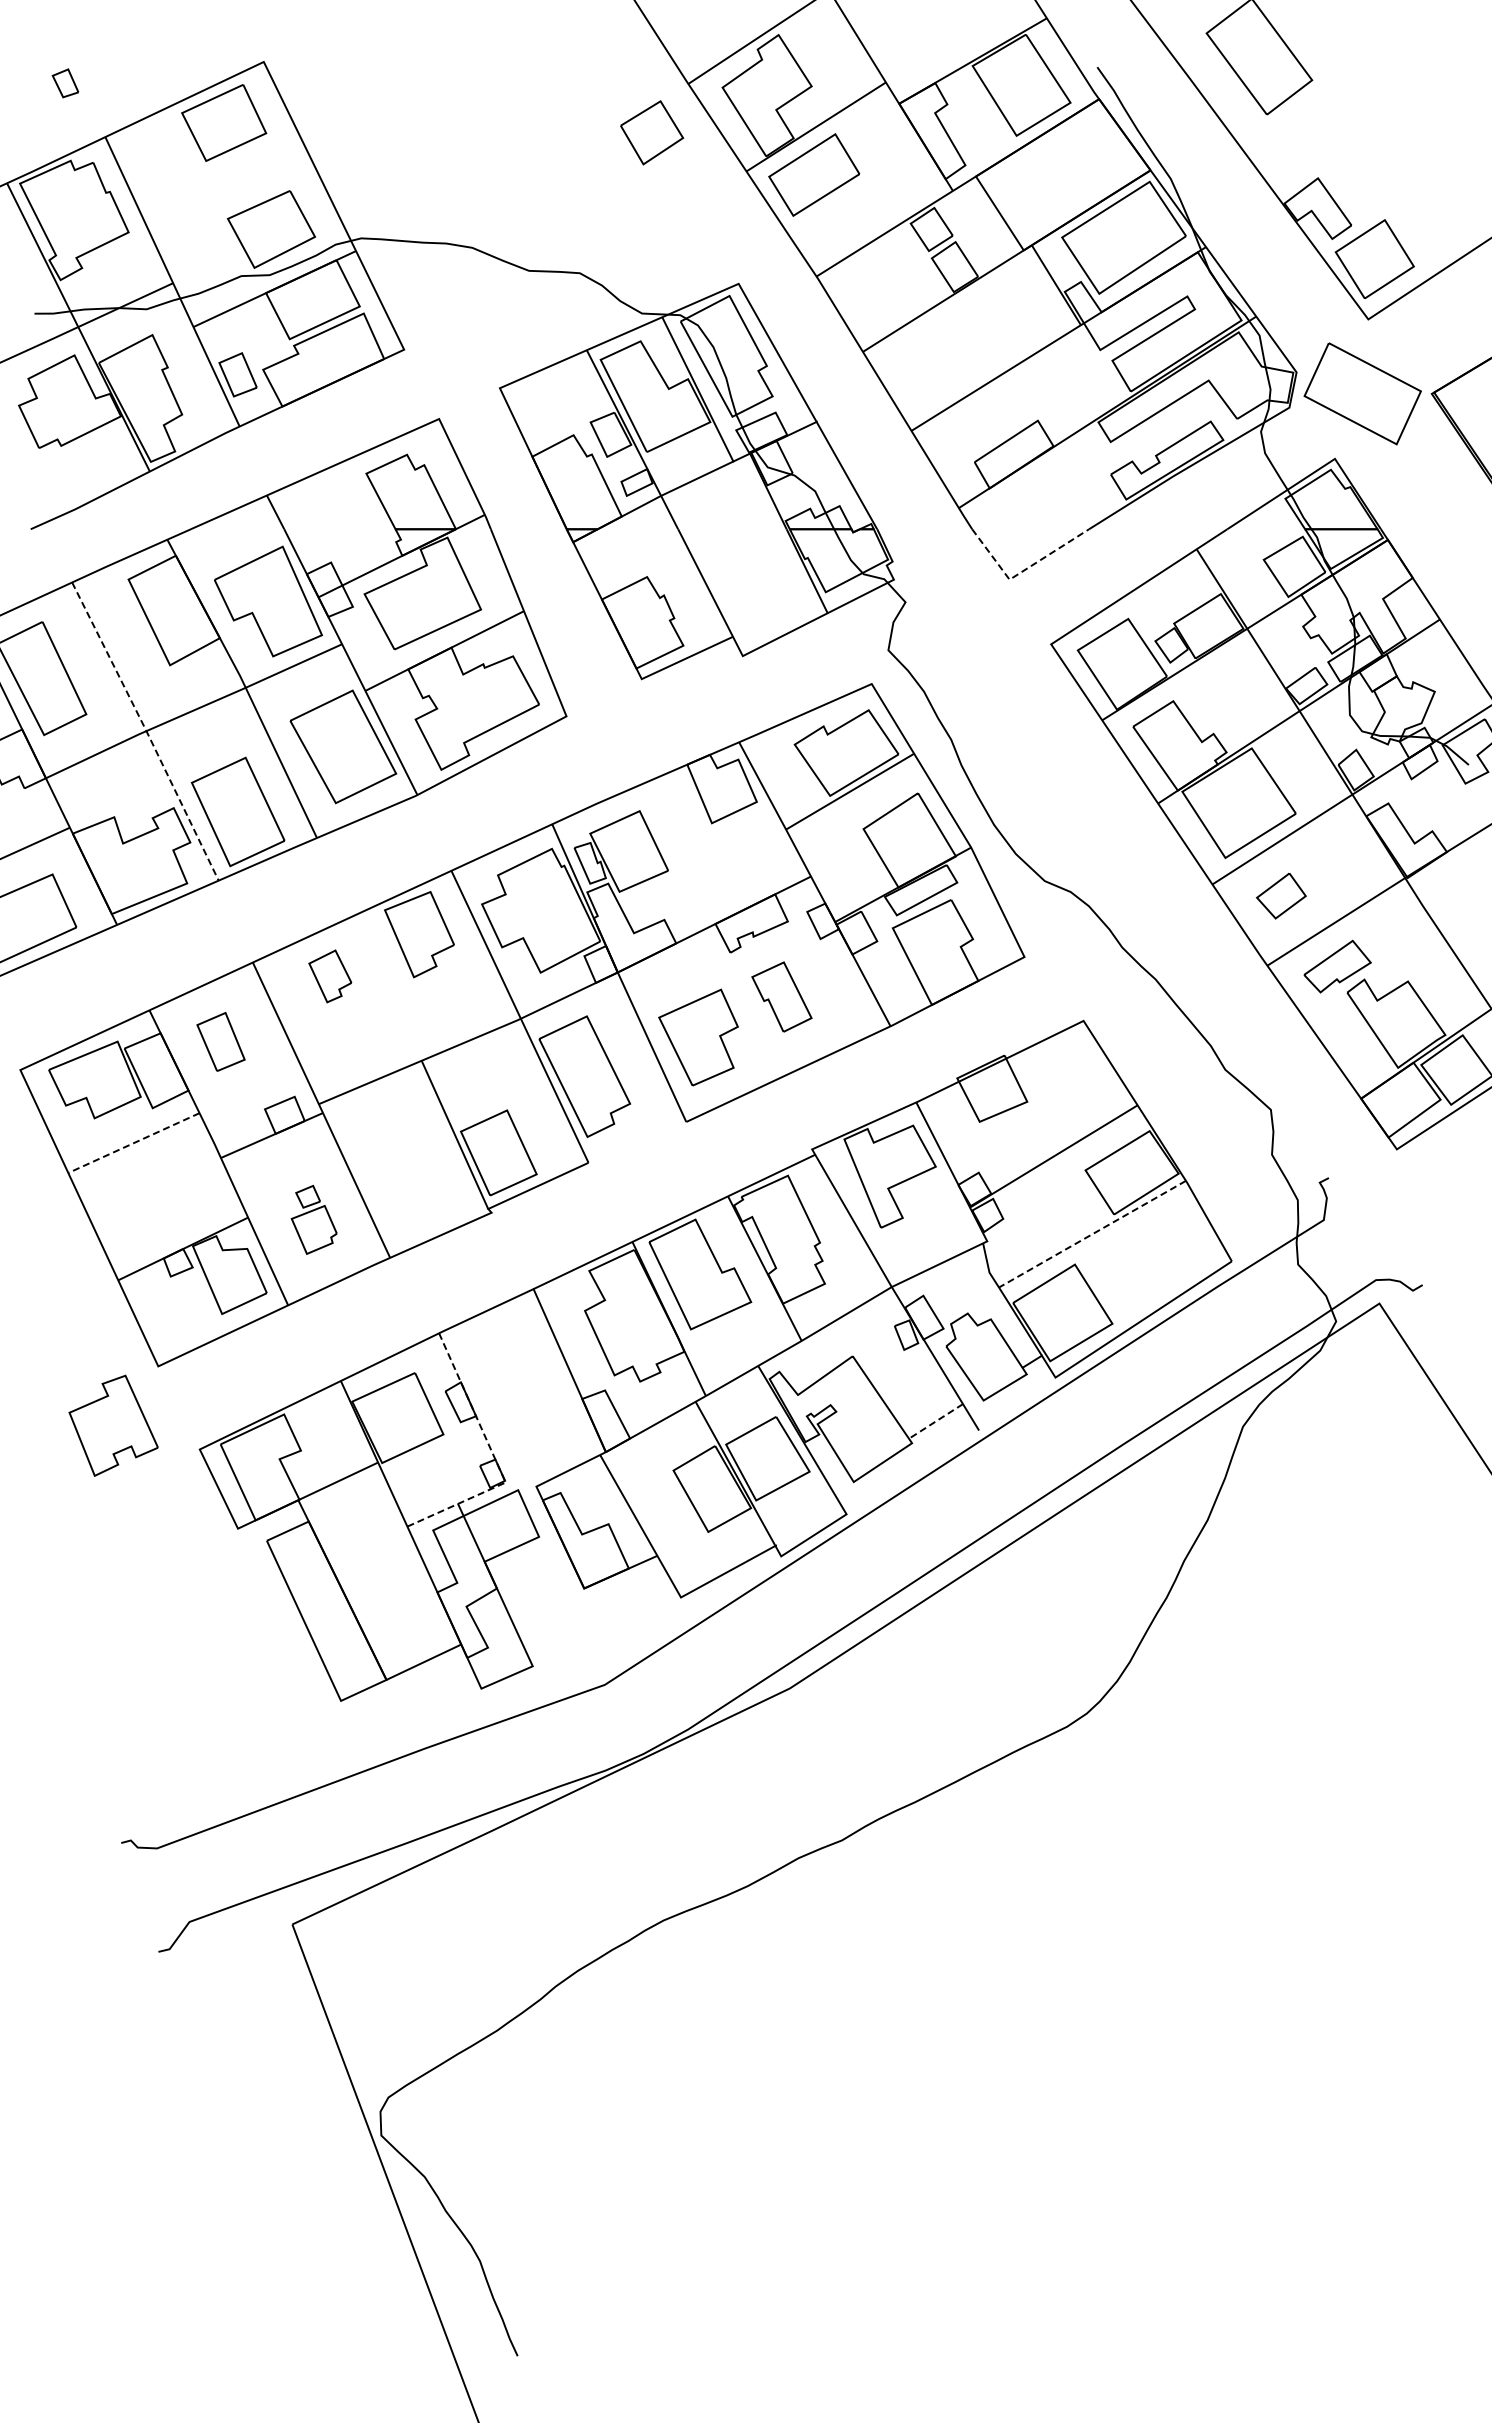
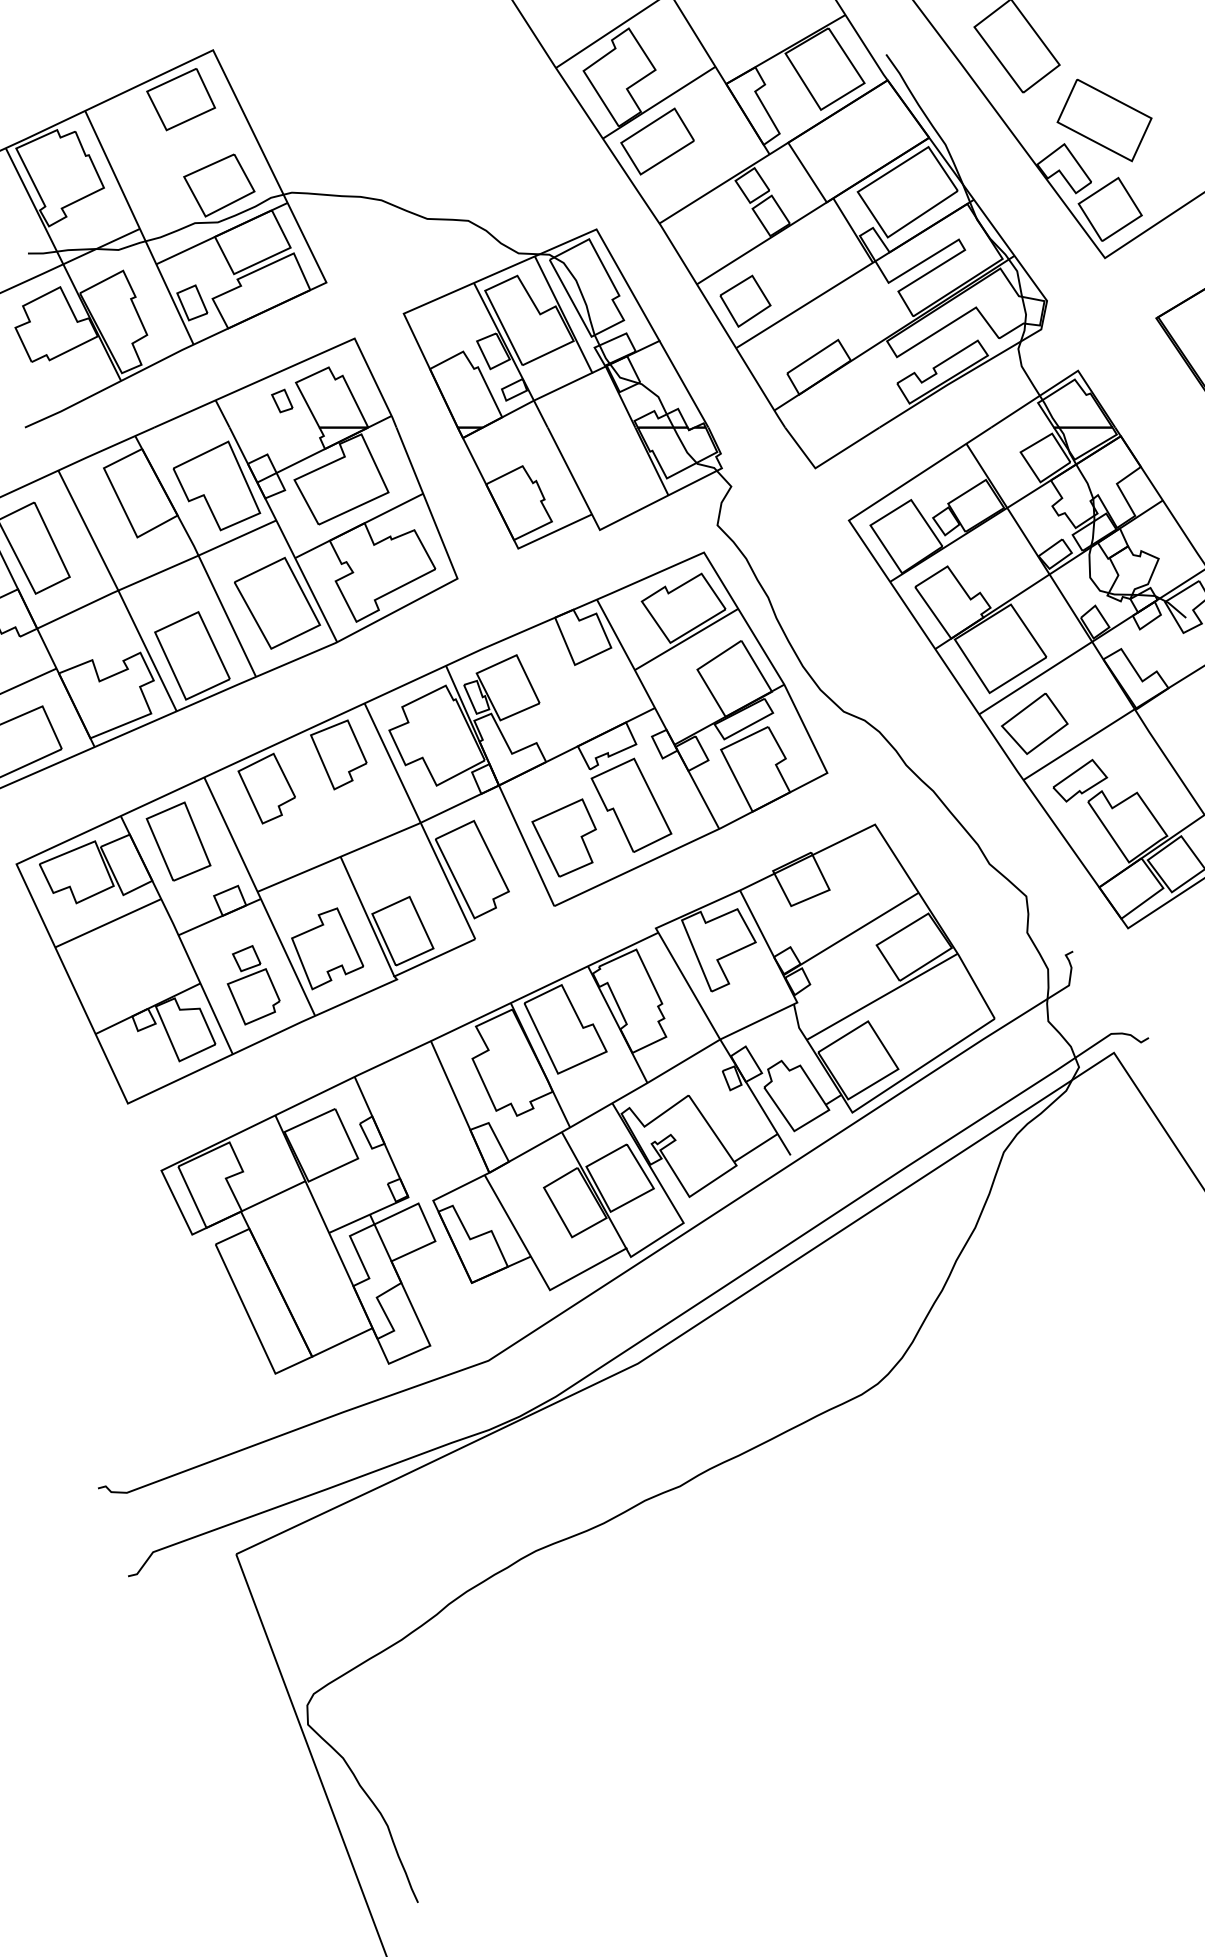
part: (65, 83) -> (282, 401), moved
part: (652, 132) -> (745, 301), moved
part: (1362, 393) -> (1104, 120), moved
line: (1023, 571) -> (826, 461), dashed -> solid
line: (146, 731) -> (118, 590), dashed -> solid
part: (1281, 895) -> (1034, 723), size x1.67
part: (330, 976) -> (266, 788), size x1.67
part: (781, 996) -> (631, 804), size x1.67
part: (220, 1041) -> (178, 841), size x1.67
line: (133, 1143) -> (107, 923), dashed -> solid
part: (314, 1219) -> (254, 984), size x1.43
line: (1092, 1234) -> (882, 997), dashed -> solid
line: (935, 1421) -> (755, 1148), dashed -> solid
part: (113, 1425) -> (327, 948), moved
line: (494, 1457) -> (399, 1177), dashed -> solid

